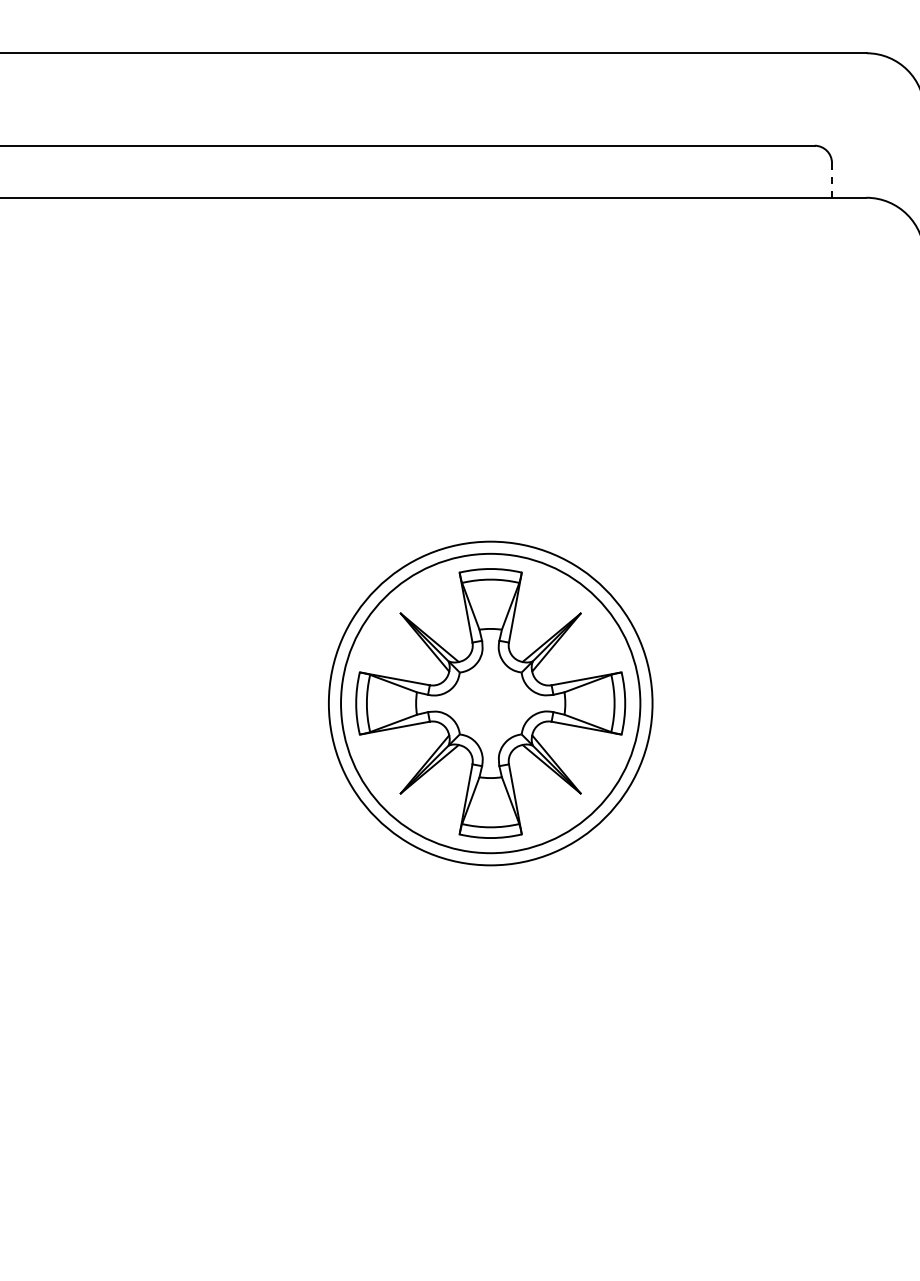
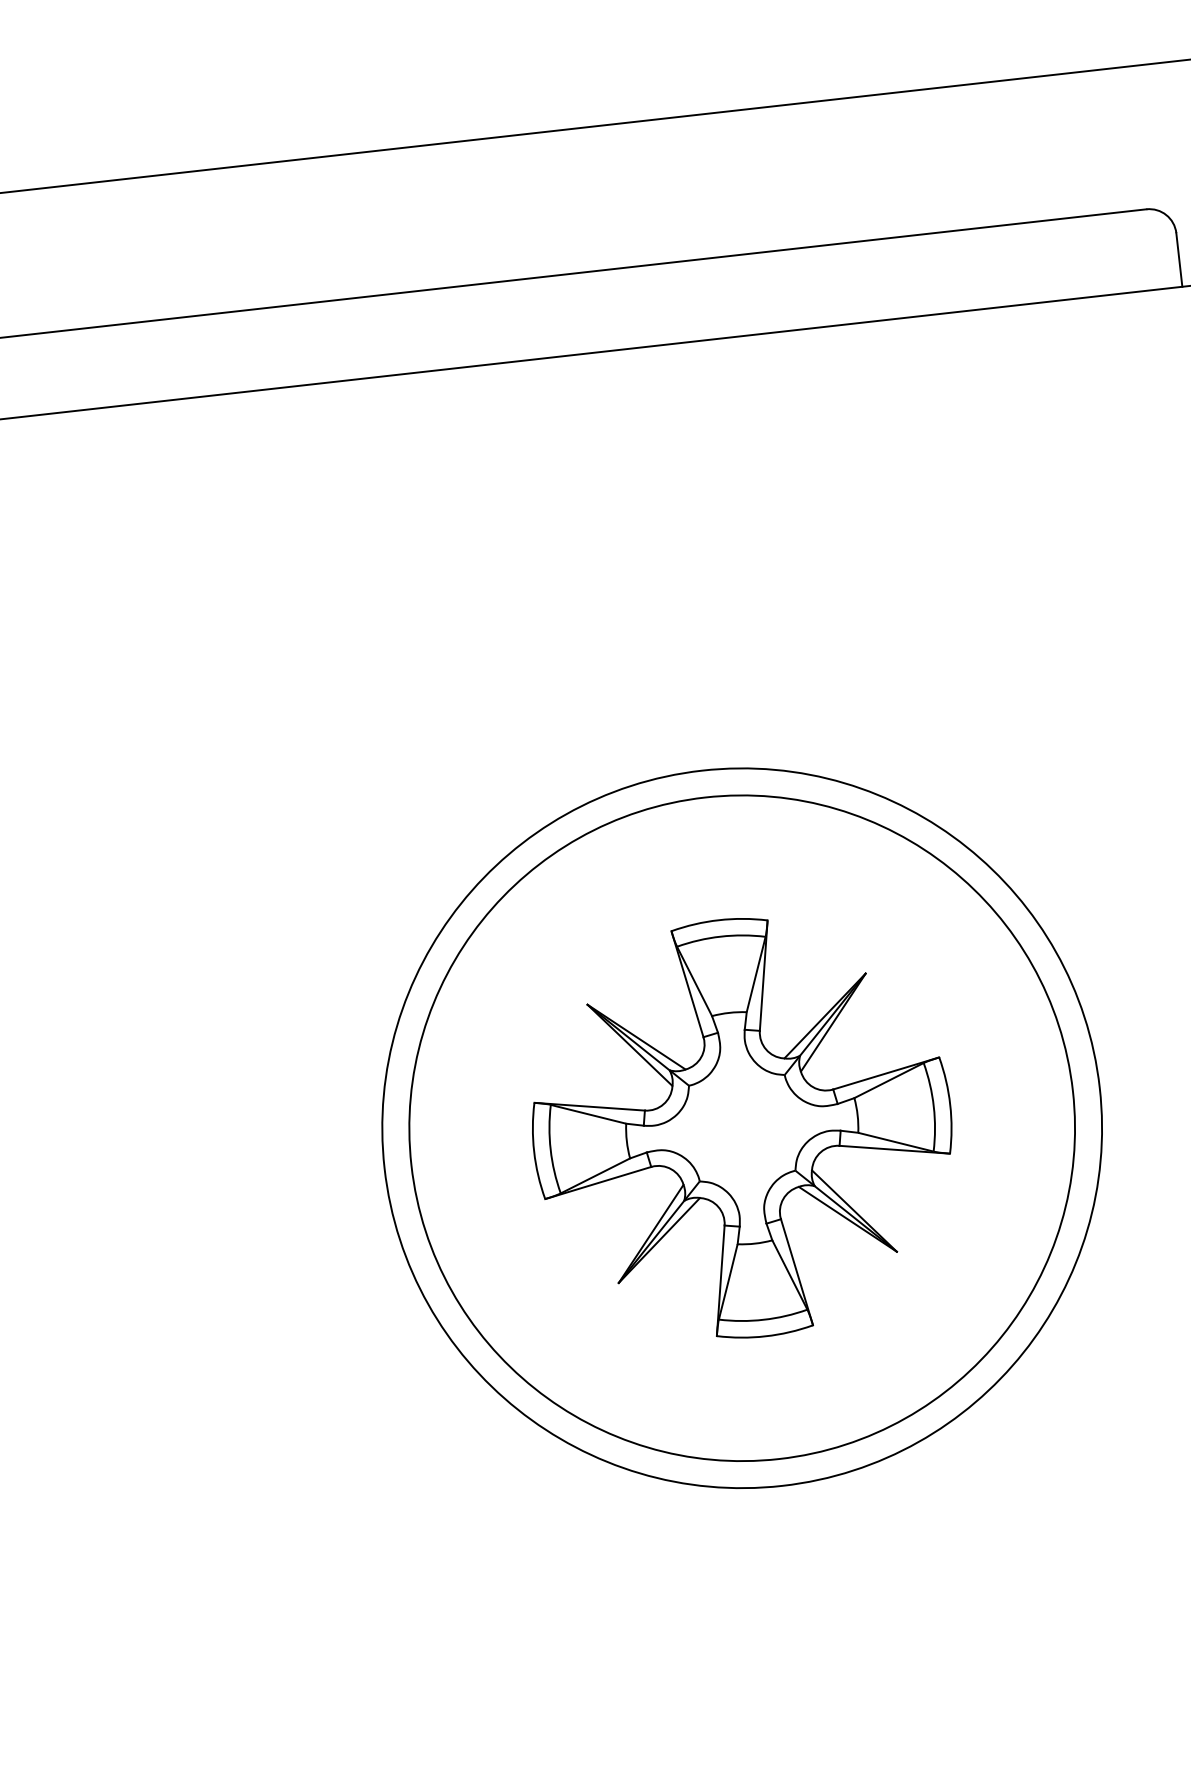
line: (832, 179) -> (1179, 258), dashed -> solid
circle: (490, 703) -> (741, 1128), size x1.43
circle: (490, 703) -> (741, 1128), size x1.43

